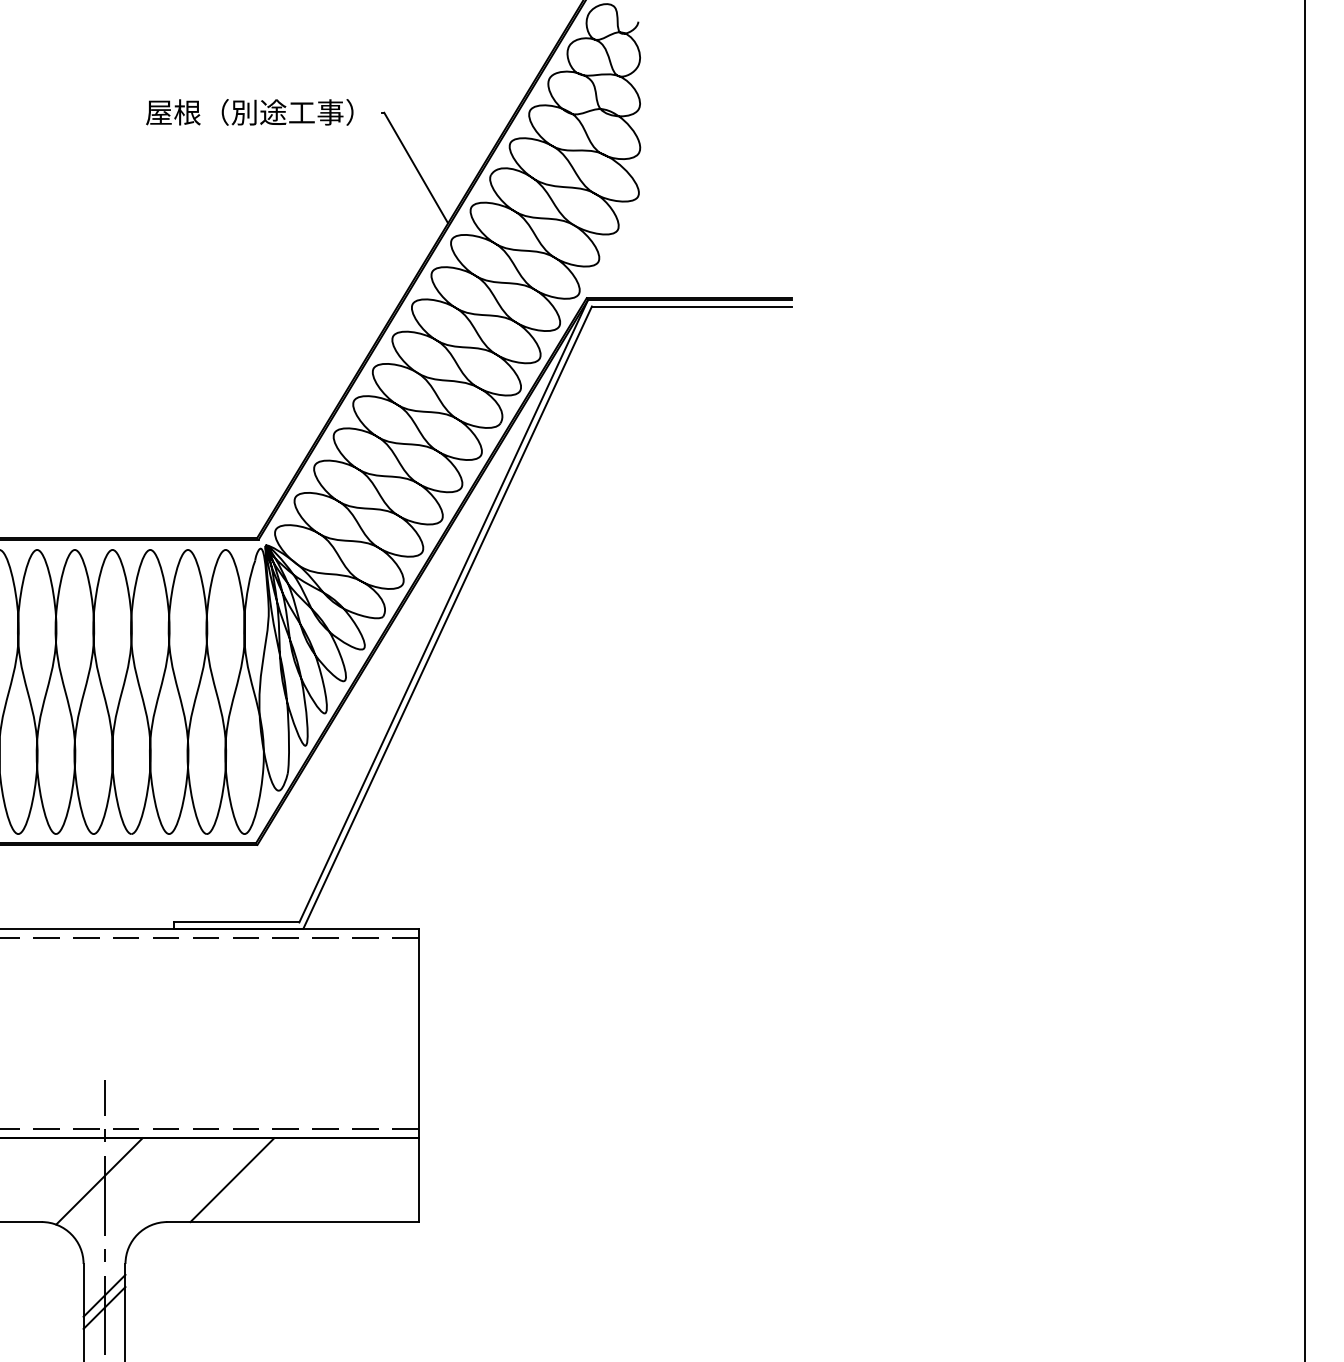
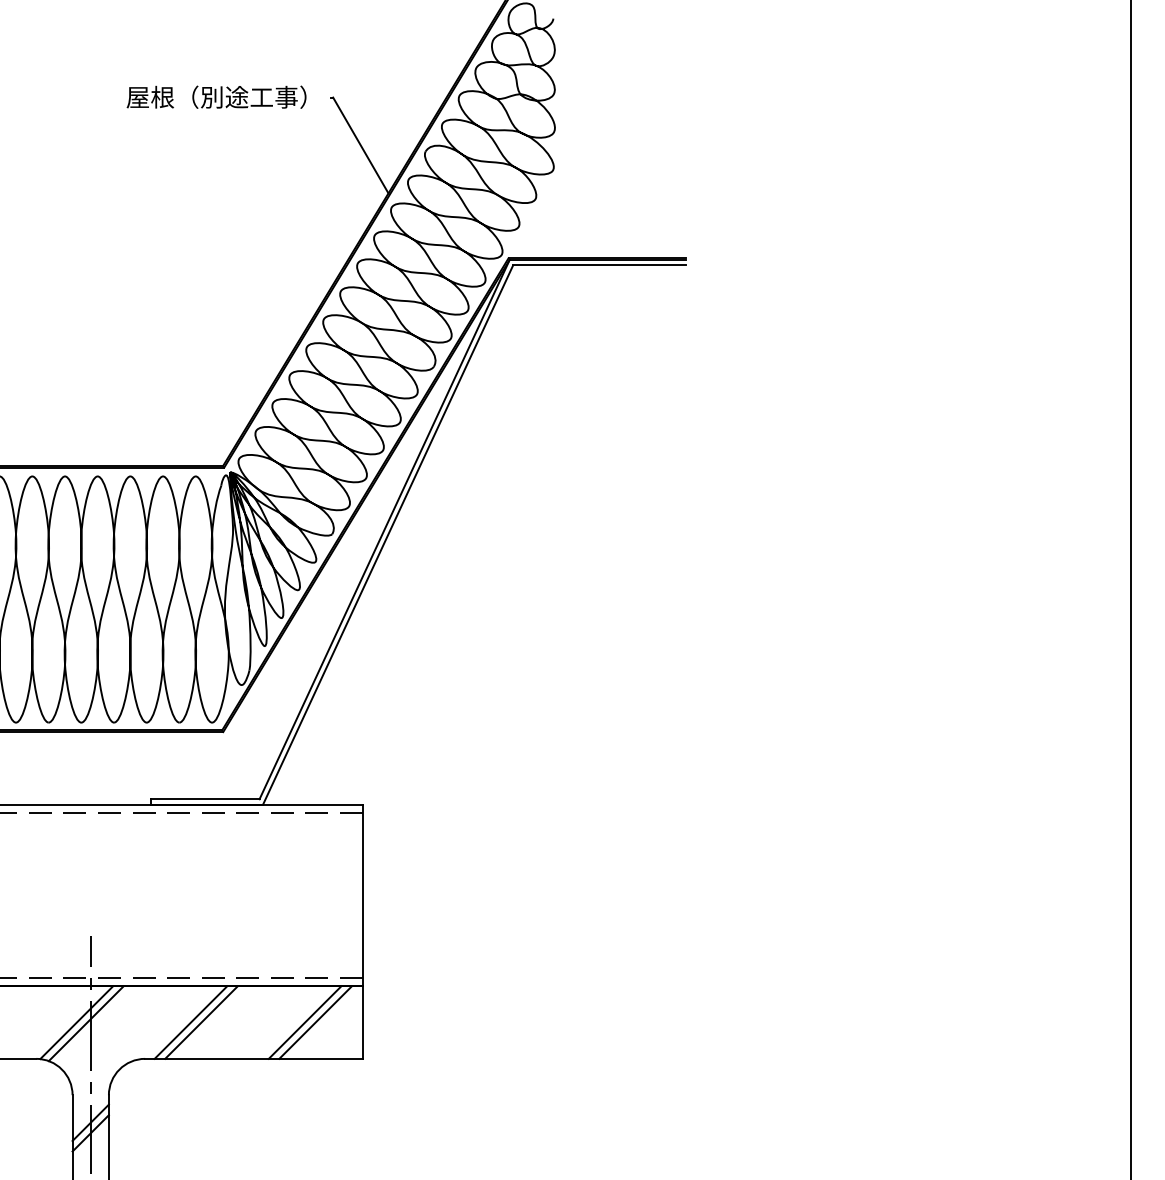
line: (88, 1180) -> (76, 1022), added
line: (220, 1180) -> (191, 1022), added
line: (351, 1180) -> (304, 1022), added
line: (363, 1180) -> (315, 1022), added

